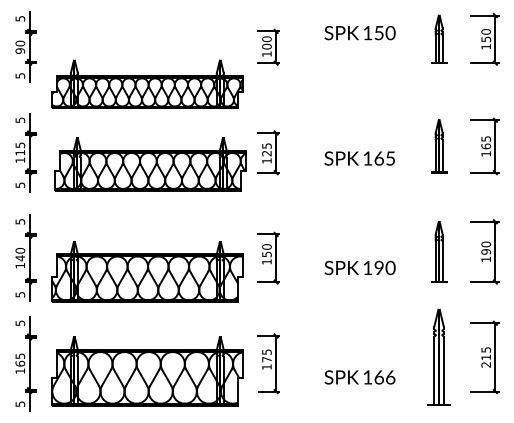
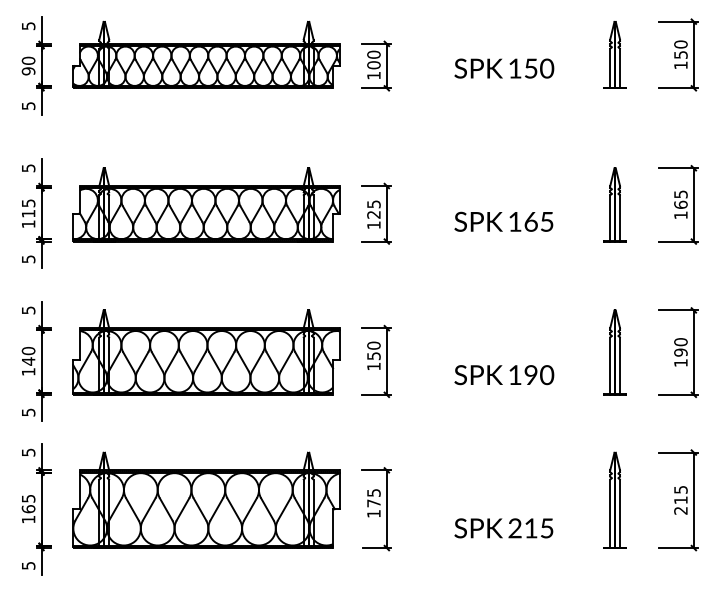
text: (359, 33) -> (503, 69), moved
part: (147, 83) -> (206, 53), moved
part: (150, 164) -> (206, 204), moved
part: (147, 271) -> (206, 352), moved
part: (439, 357) -> (615, 500), size x0.71
part: (147, 371) -> (206, 500), moved
text: (379, 377) -> (531, 528), 166 -> 215

